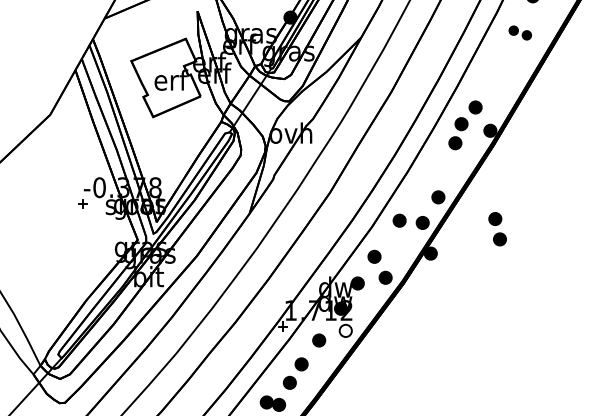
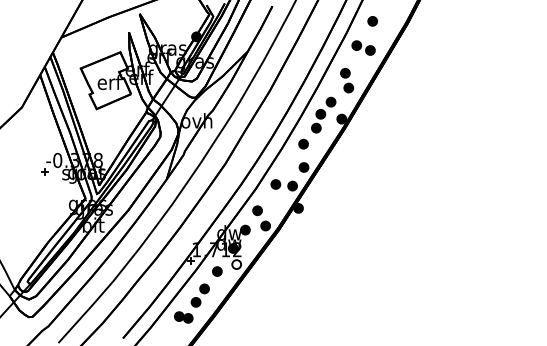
part: (520, 32) -> (363, 47), size x1.43
part: (437, 164) -> (303, 143), added
part: (498, 228) -> (347, 80), moved

